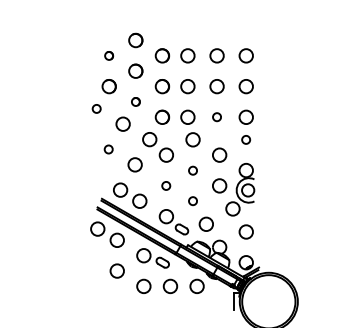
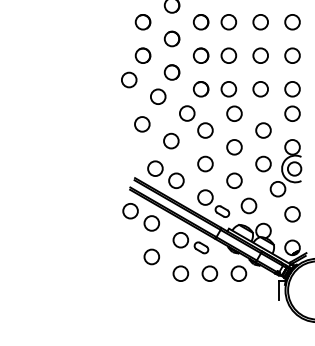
circle: (108, 55) -> (142, 21), size x1.67
circle: (135, 101) -> (171, 72), size x1.67
circle: (96, 108) -> (129, 79), size x1.67
circle: (216, 116) -> (260, 88), size x1.67
circle: (245, 139) -> (291, 113), size x1.67
circle: (108, 149) -> (142, 124), size x1.67
circle: (192, 170) -> (233, 147), size x1.67
circle: (165, 185) -> (204, 163), size x1.67
circle: (192, 200) -> (233, 179), size x1.67

